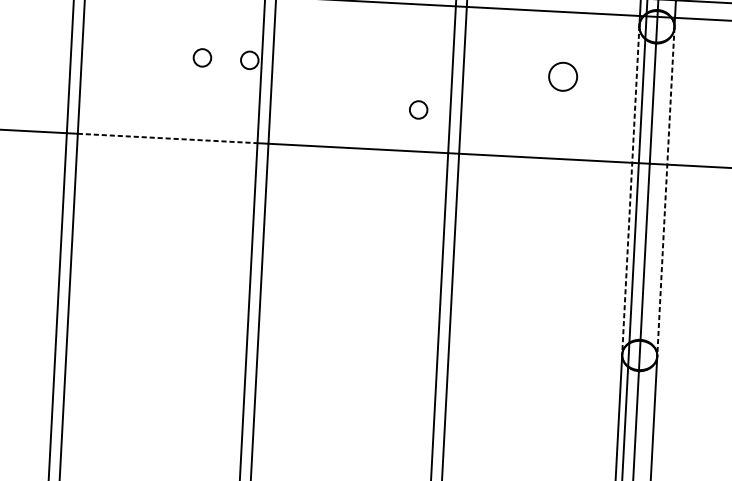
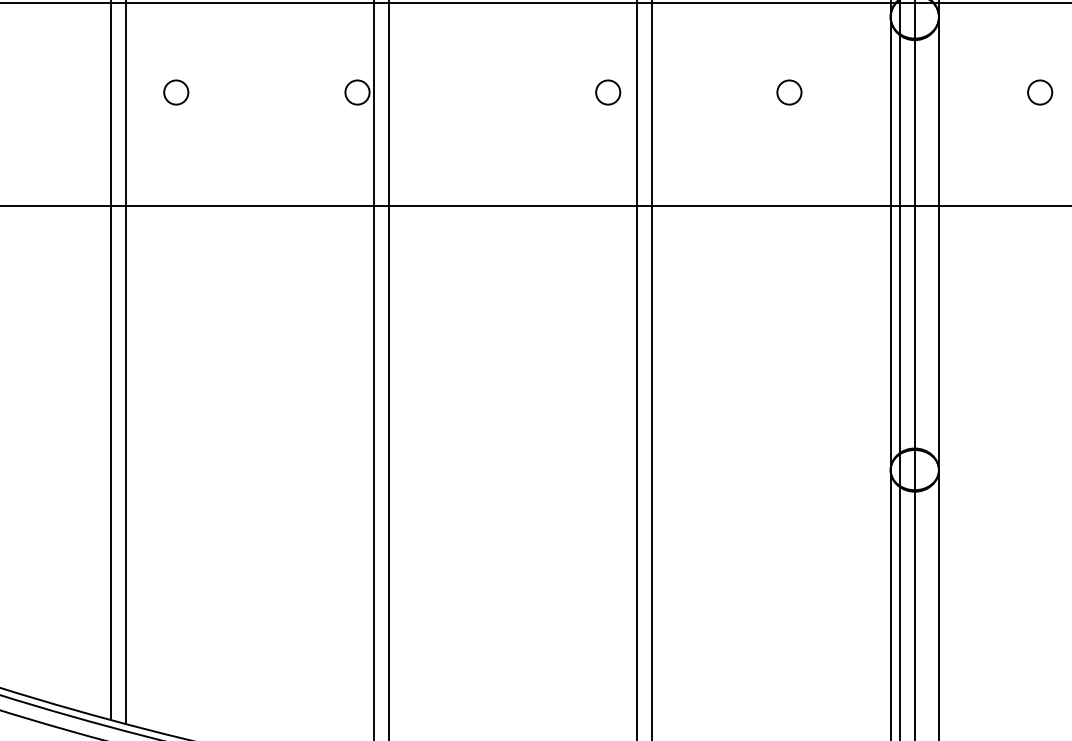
circle: (202, 57) -> (176, 92), moved
circle: (563, 76) -> (789, 92), size x0.62
circle: (418, 109) -> (608, 92), moved
line: (167, 138) -> (250, 205), dashed -> solid
line: (630, 190) -> (890, 243), dashed -> solid
line: (665, 191) -> (938, 243), dashed -> solid

